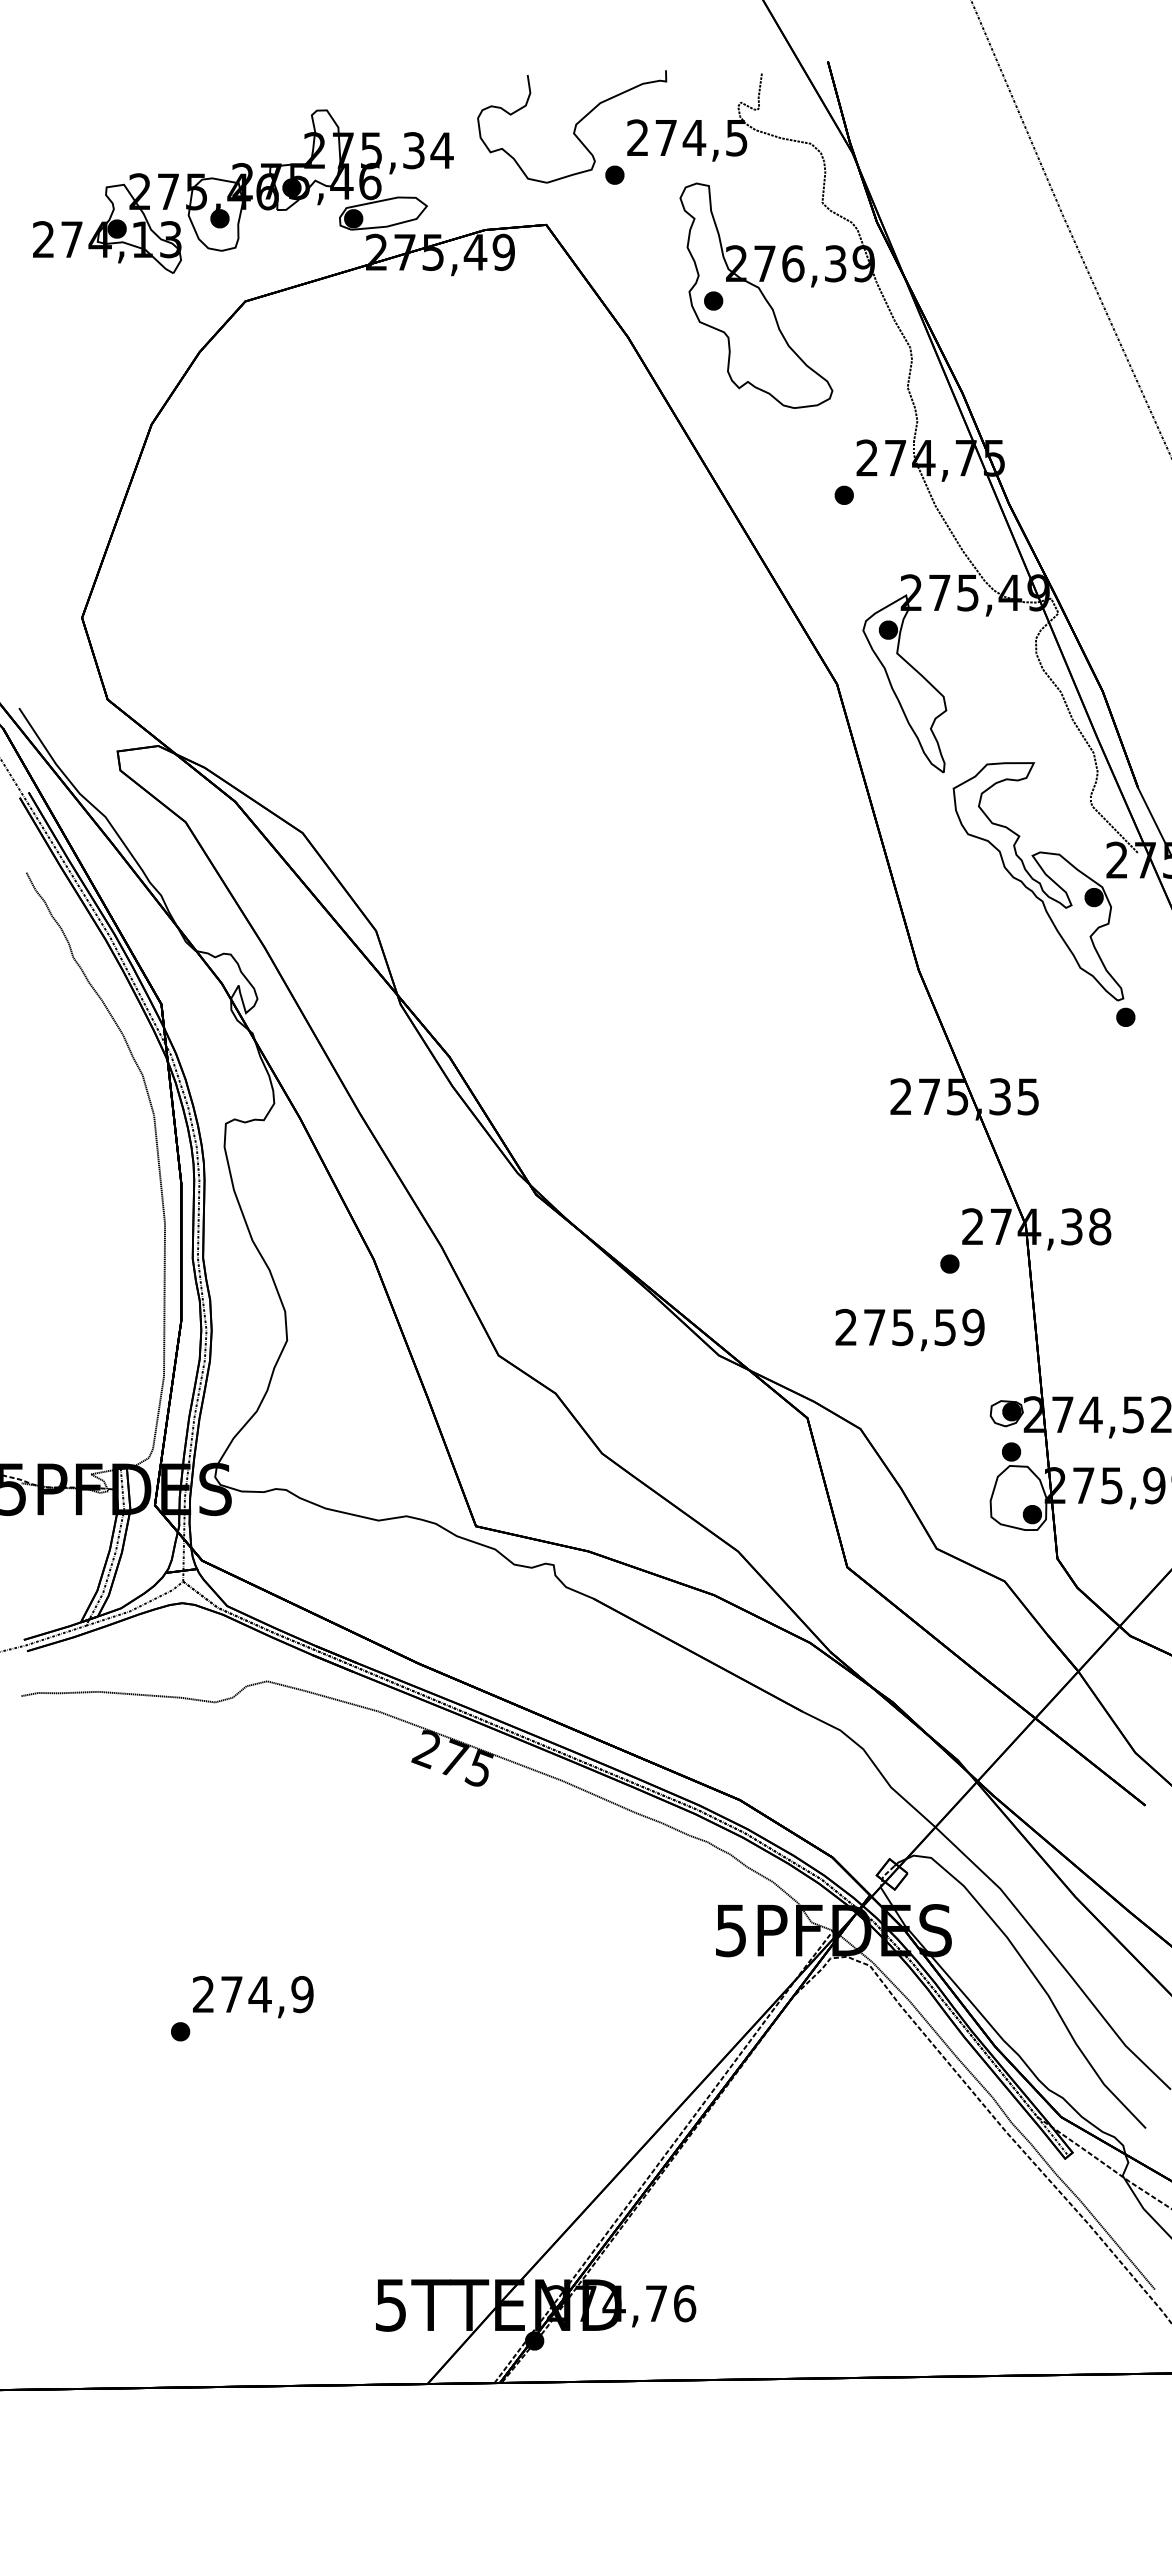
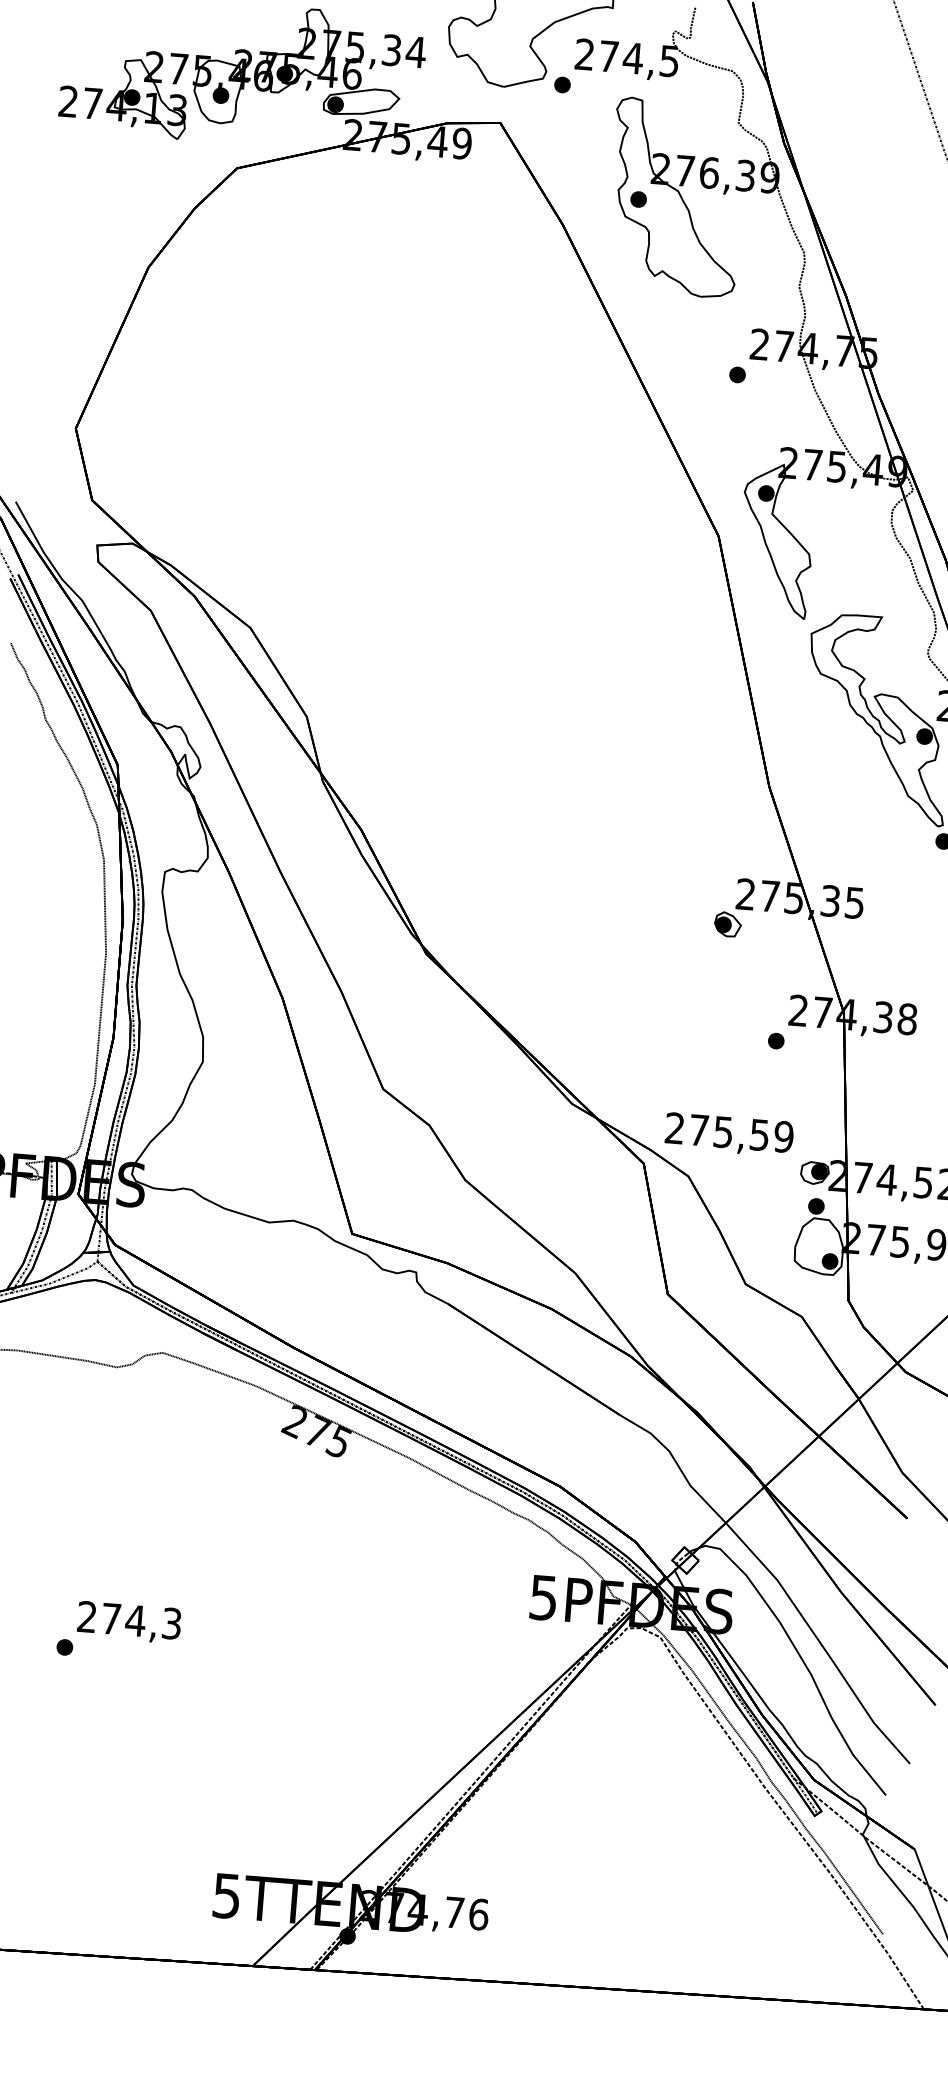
part: (883, 1132) -> (728, 923), added
text: (909, 1329) -> (728, 1134), moved
text: (302, 1994) -> (171, 1623), 274,9 -> 274,3

